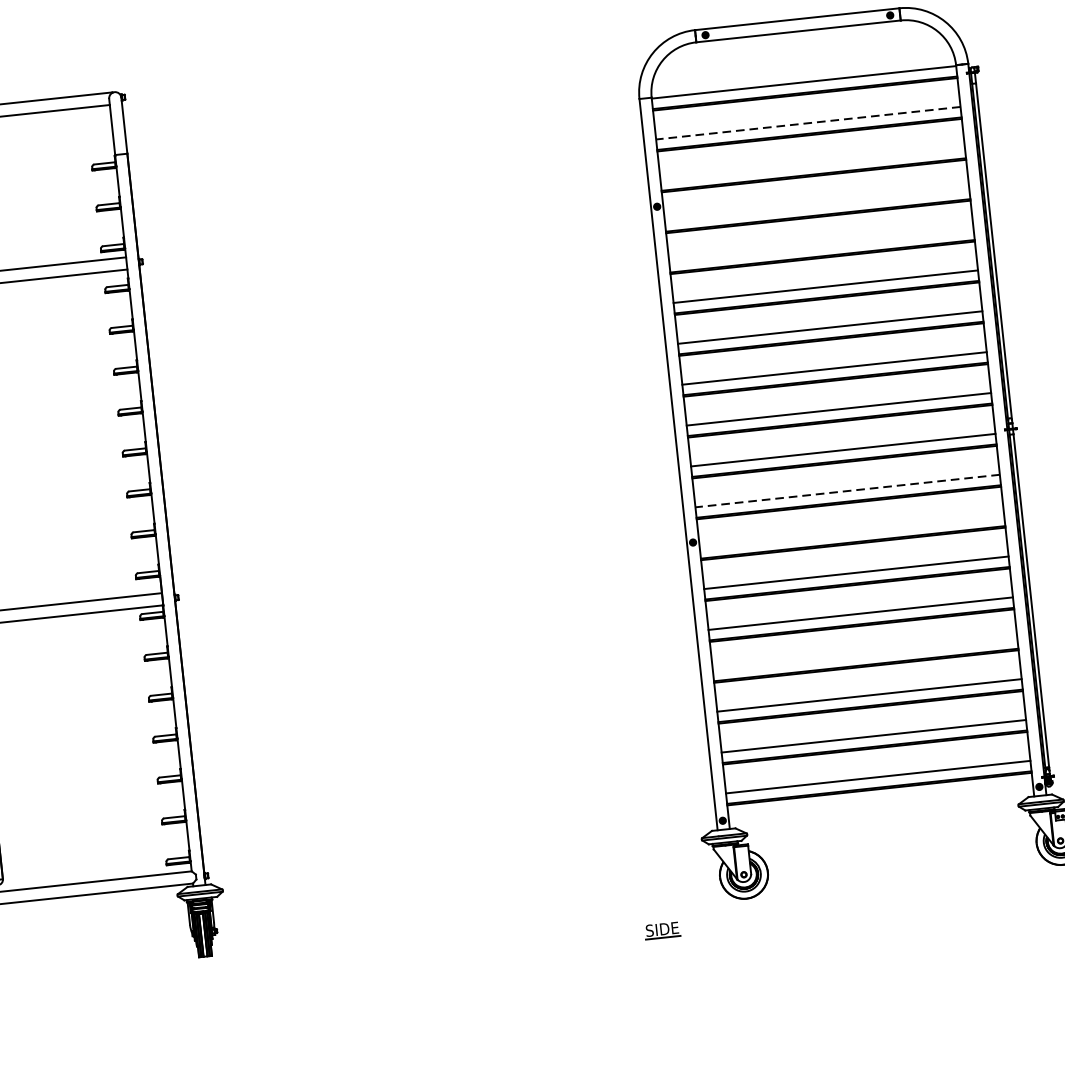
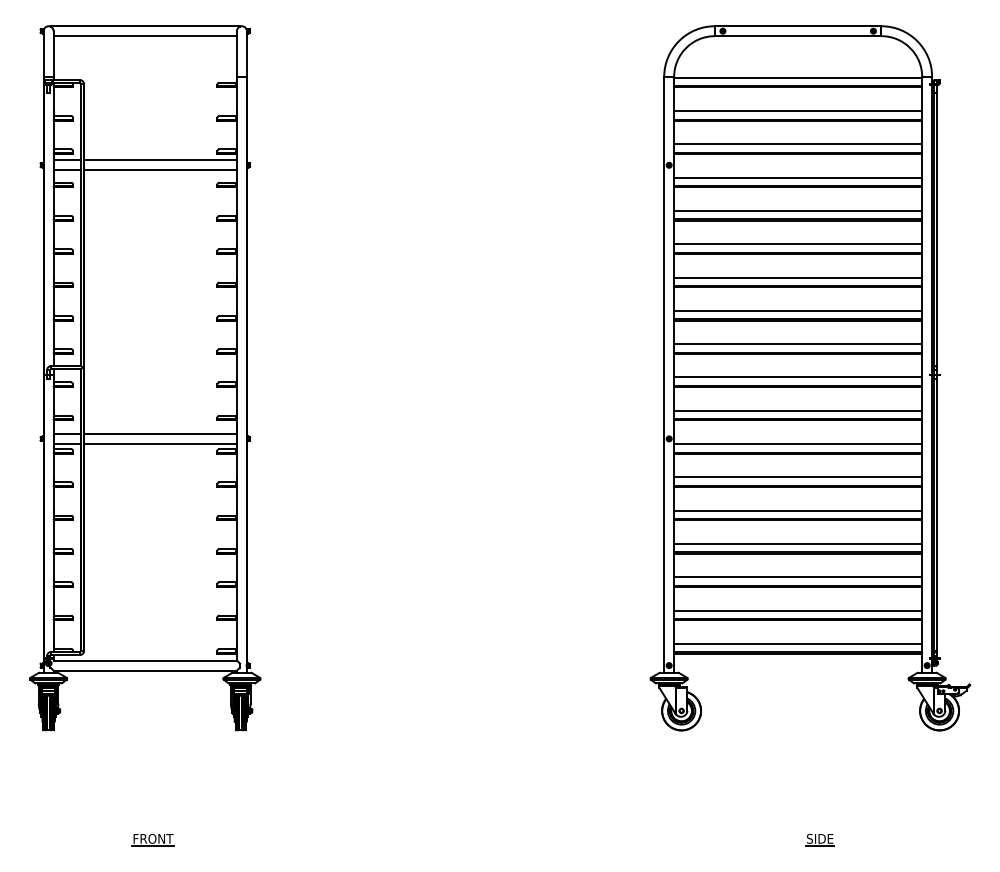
line: (807, 122) -> (797, 110), dashed -> solid
line: (813, 164) -> (798, 144), added
line: (817, 204) -> (798, 177), added
line: (821, 245) -> (798, 210), added
line: (846, 490) -> (797, 410), dashed -> solid
line: (852, 532) -> (798, 444), added
line: (865, 653) -> (798, 543), added
part: (661, 930) -> (819, 839), moved

